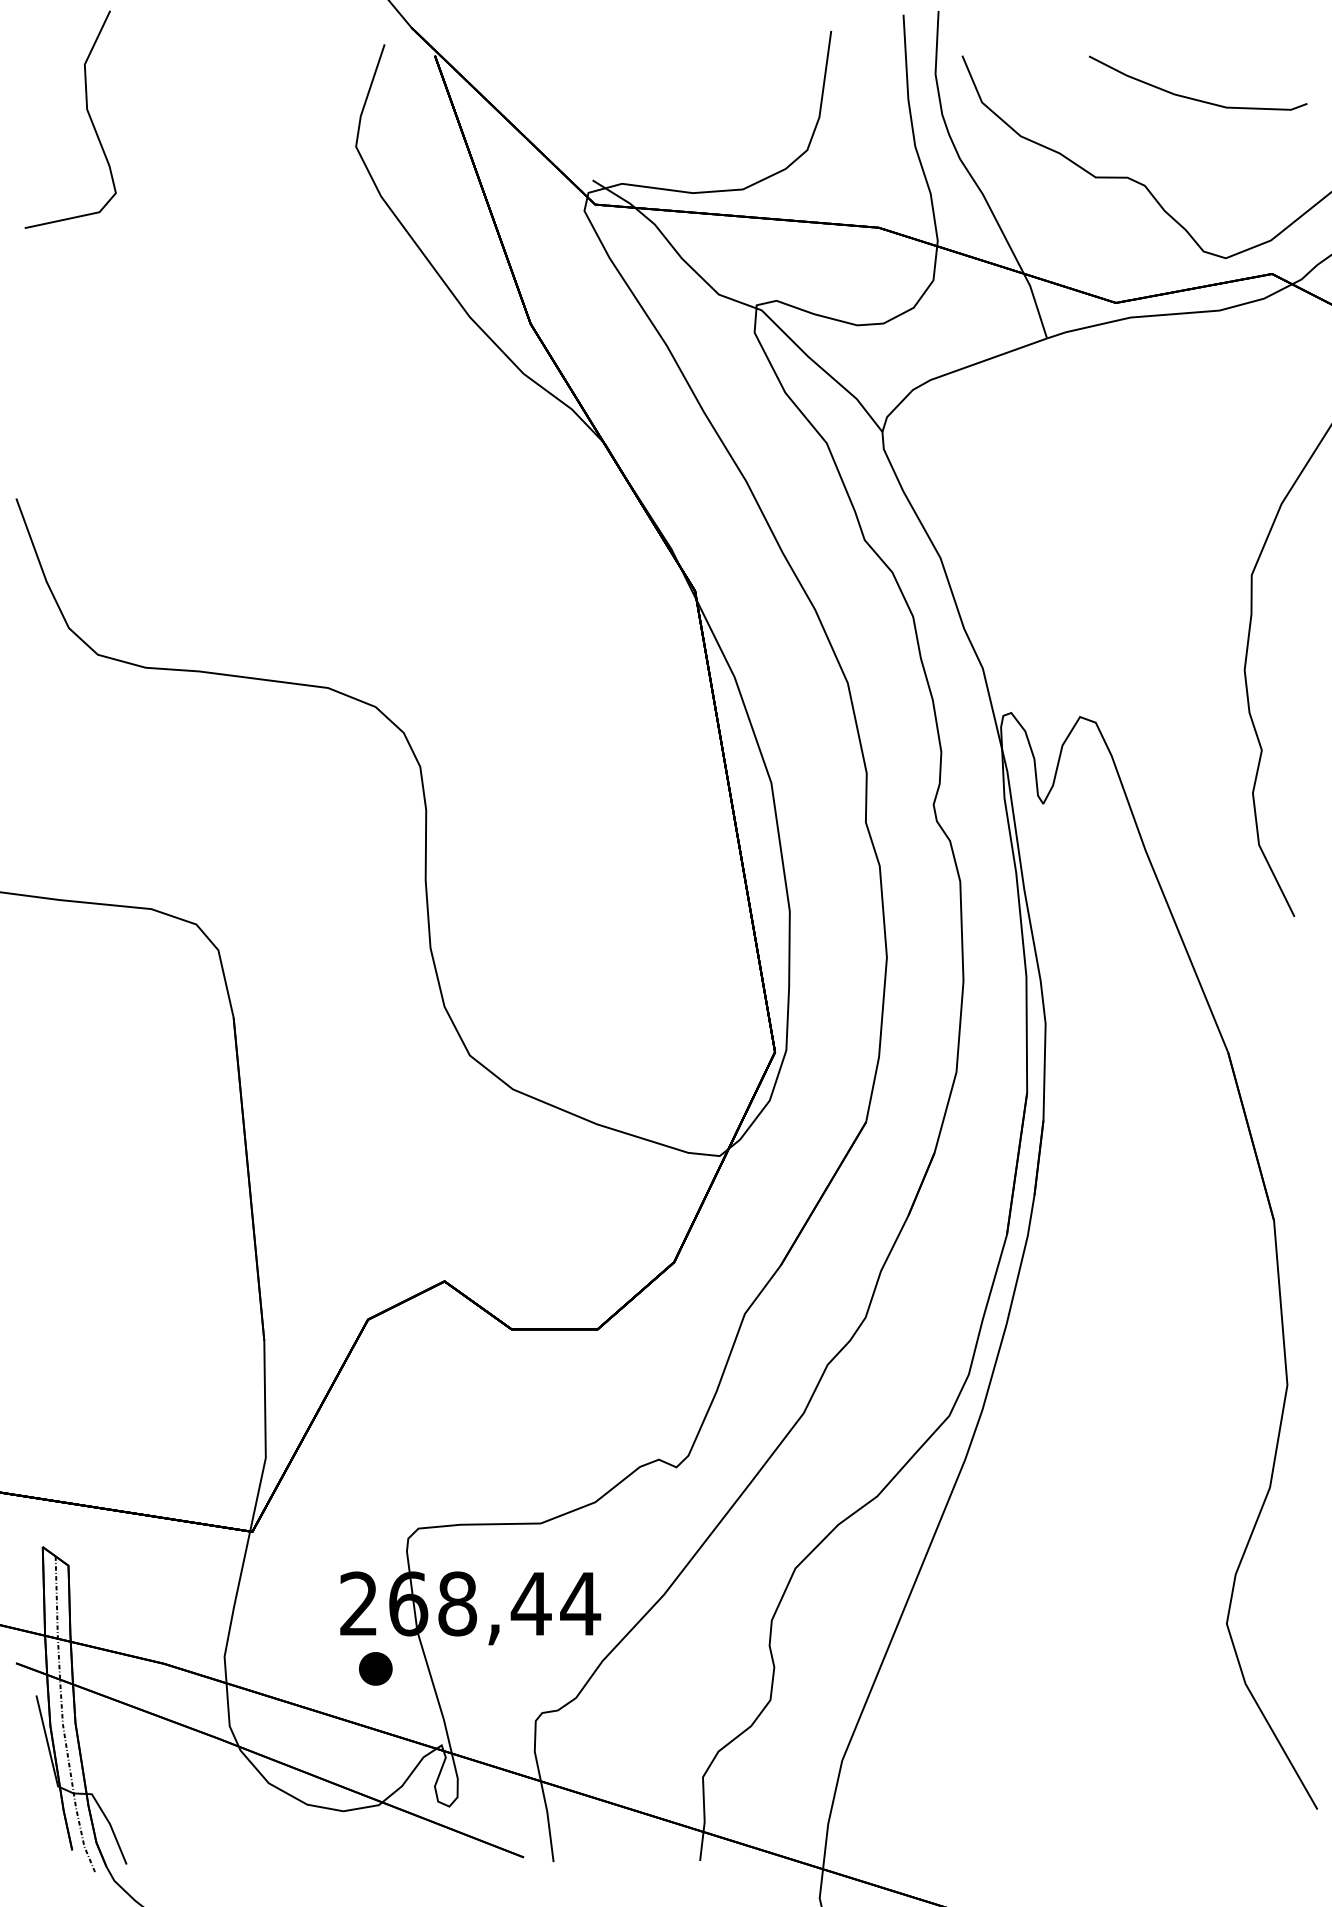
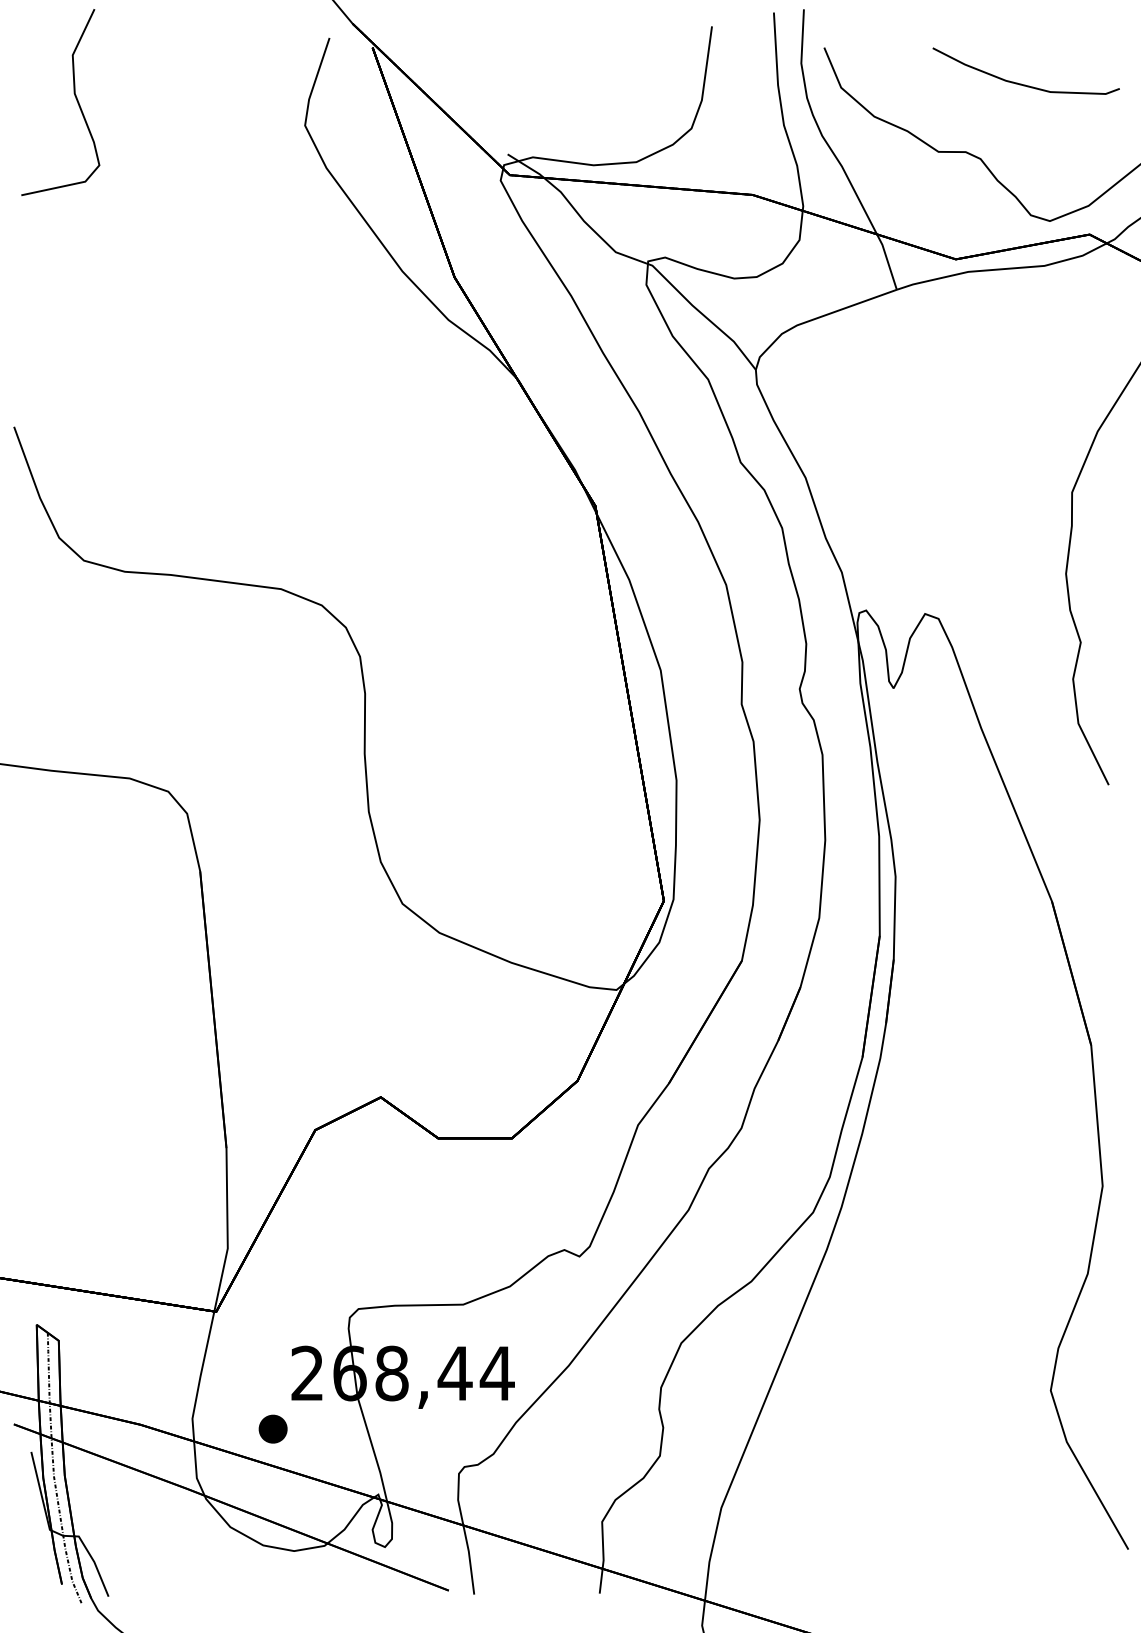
part: (375, 1668) -> (272, 1428), moved

